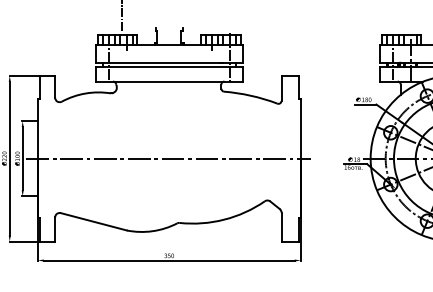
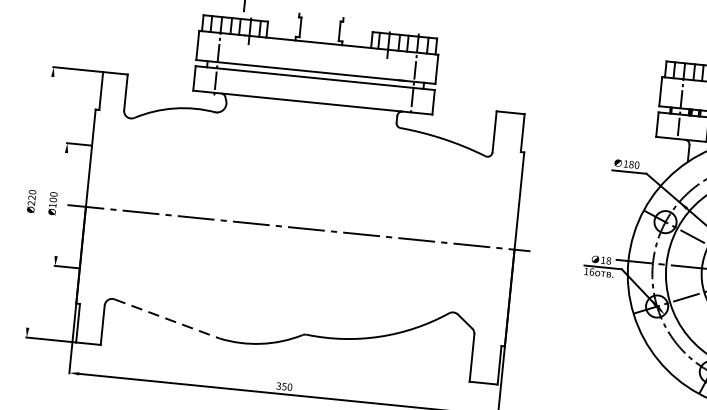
line: (9, 158) -> (39, 202), removed
line: (22, 158) -> (61, 204), removed
line: (94, 221) -> (168, 318), solid -> dashed

